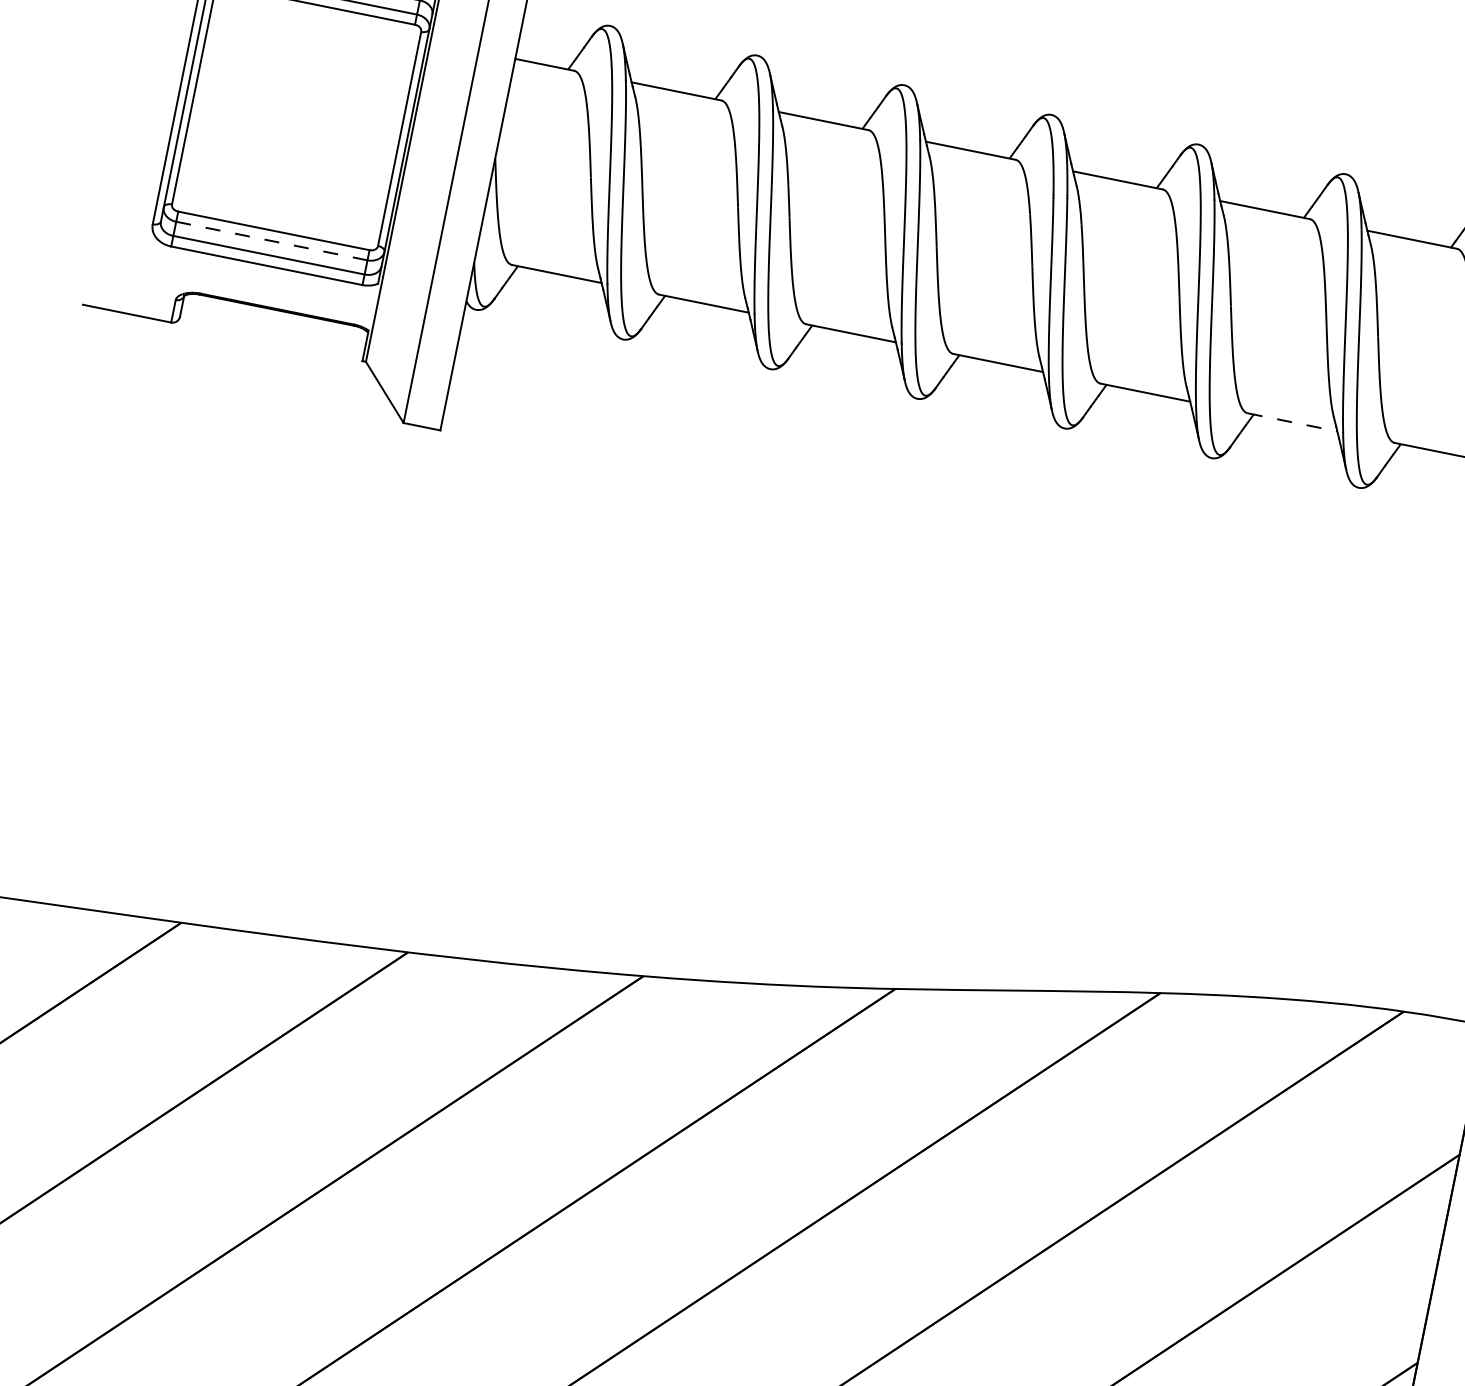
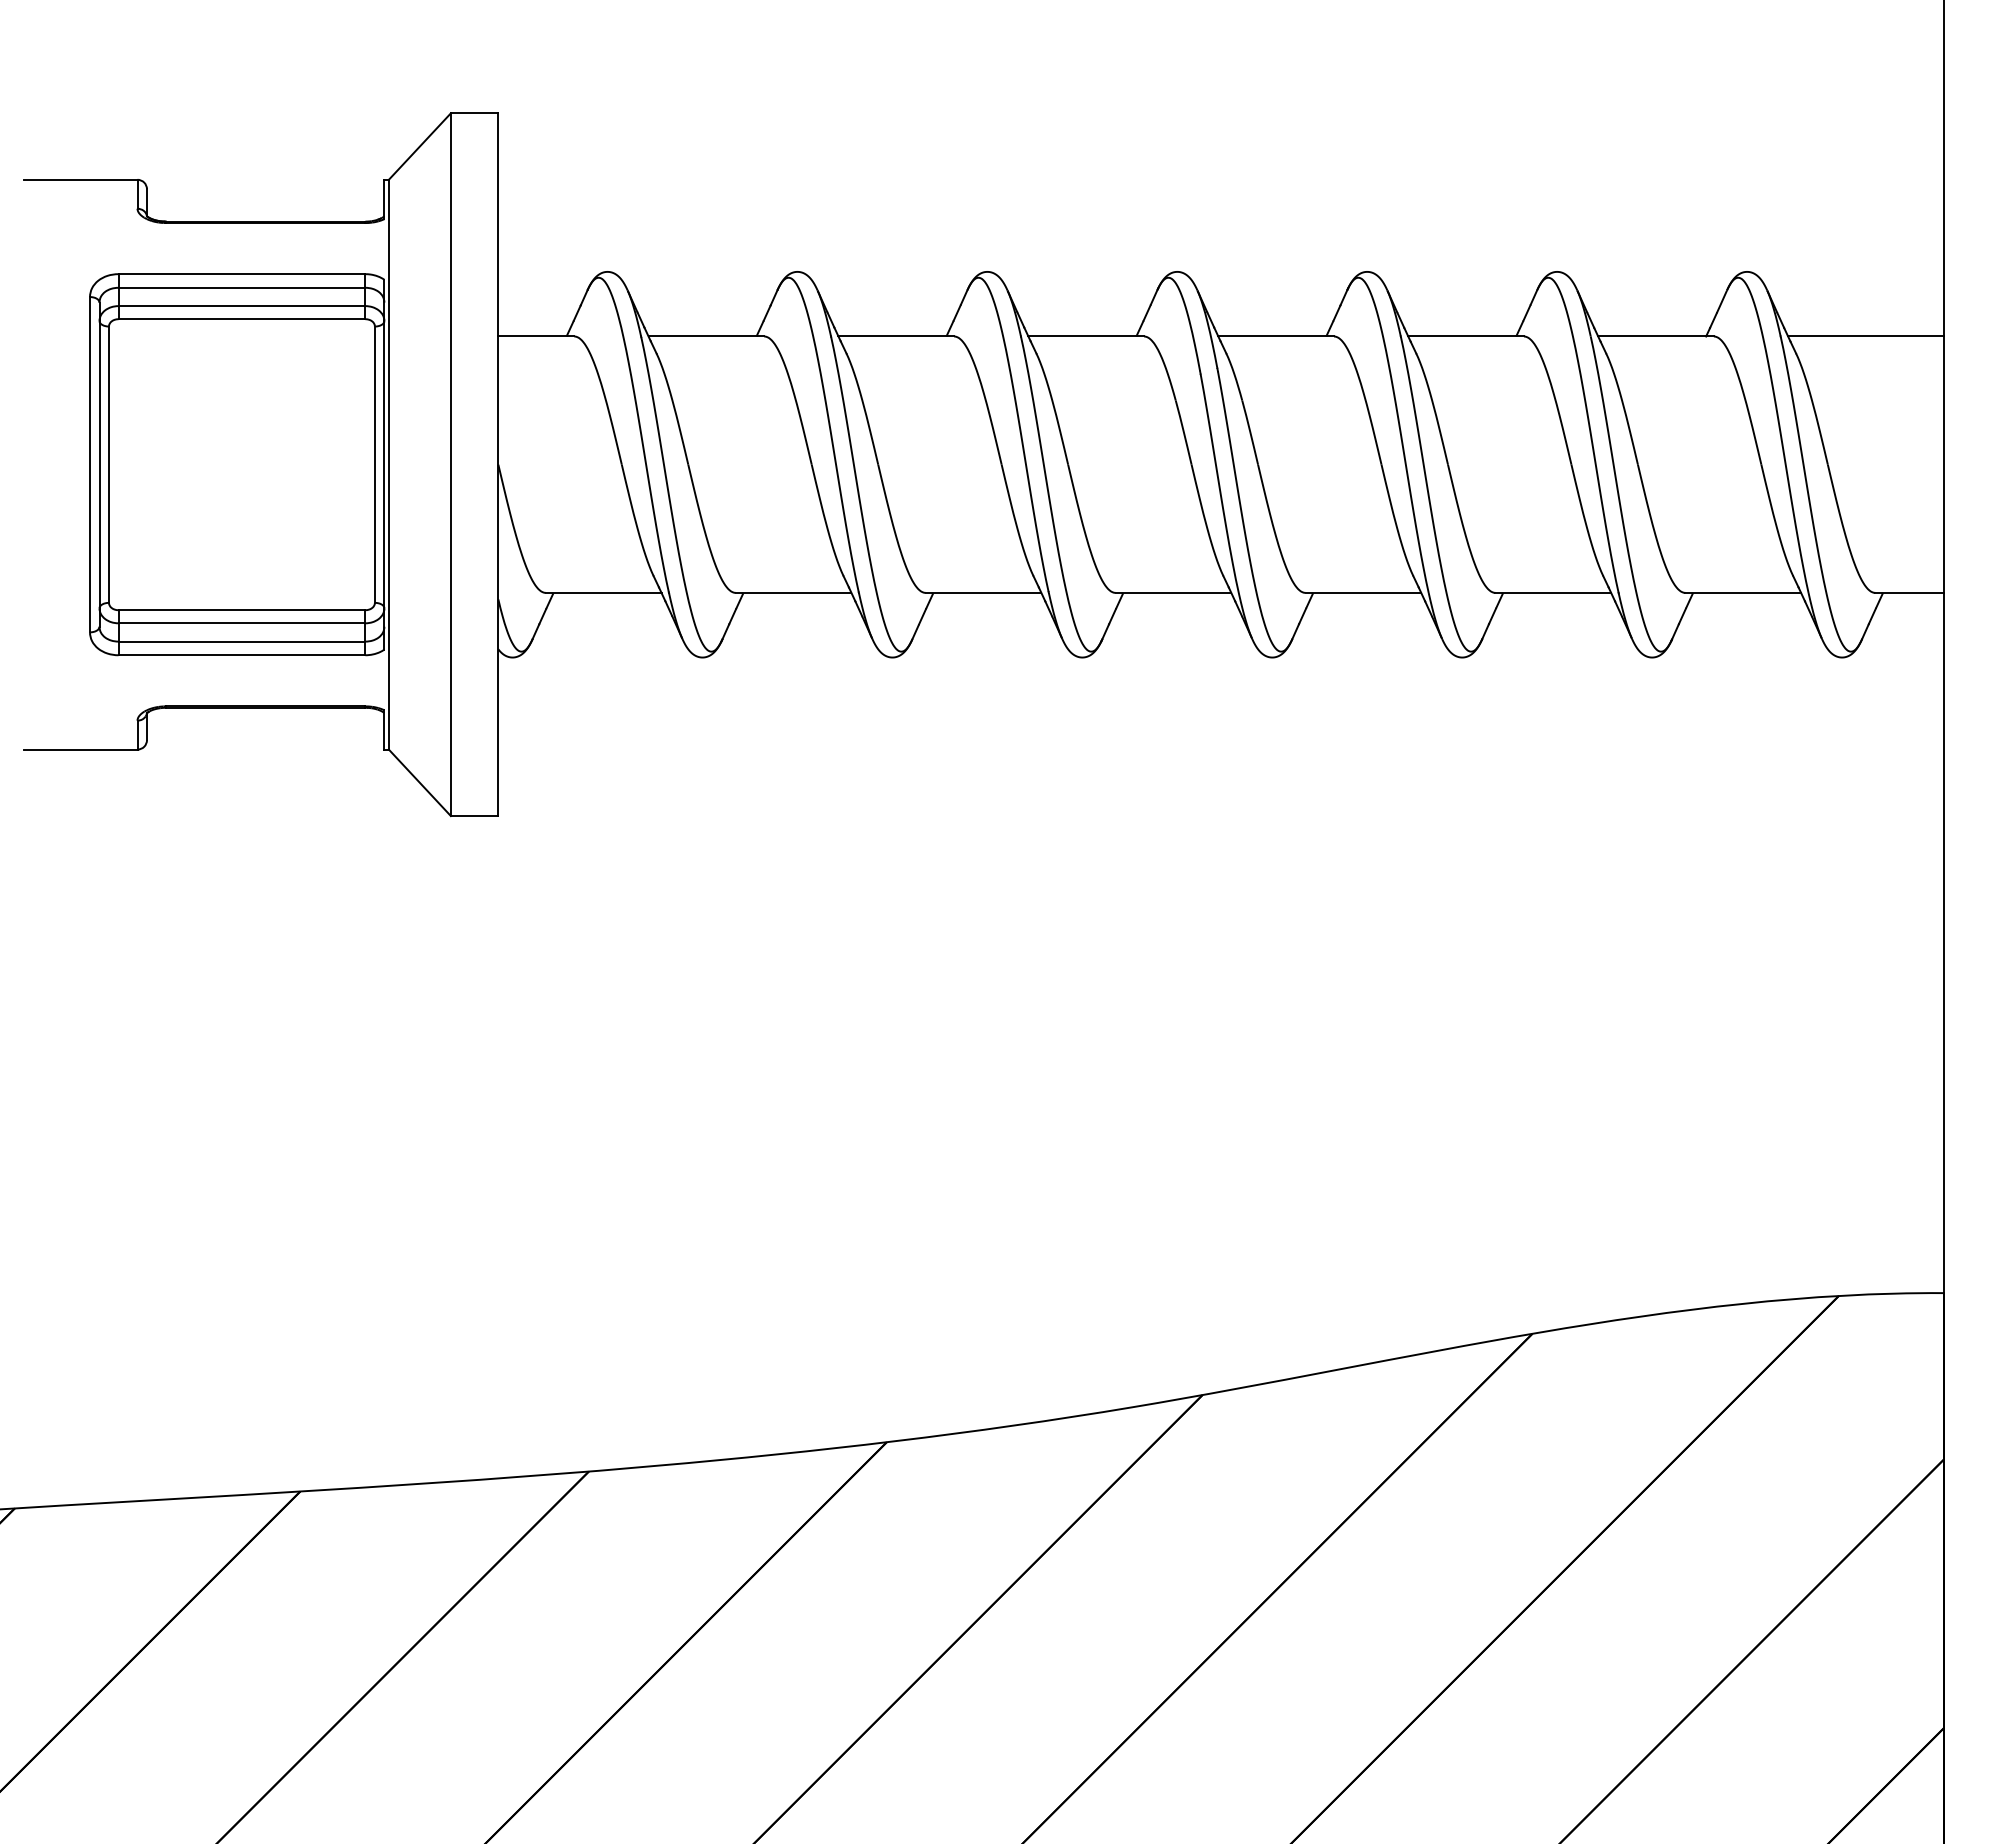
line: (272, 241) -> (242, 623), dashed -> solid
line: (1292, 422) -> (1553, 592), dashed -> solid

